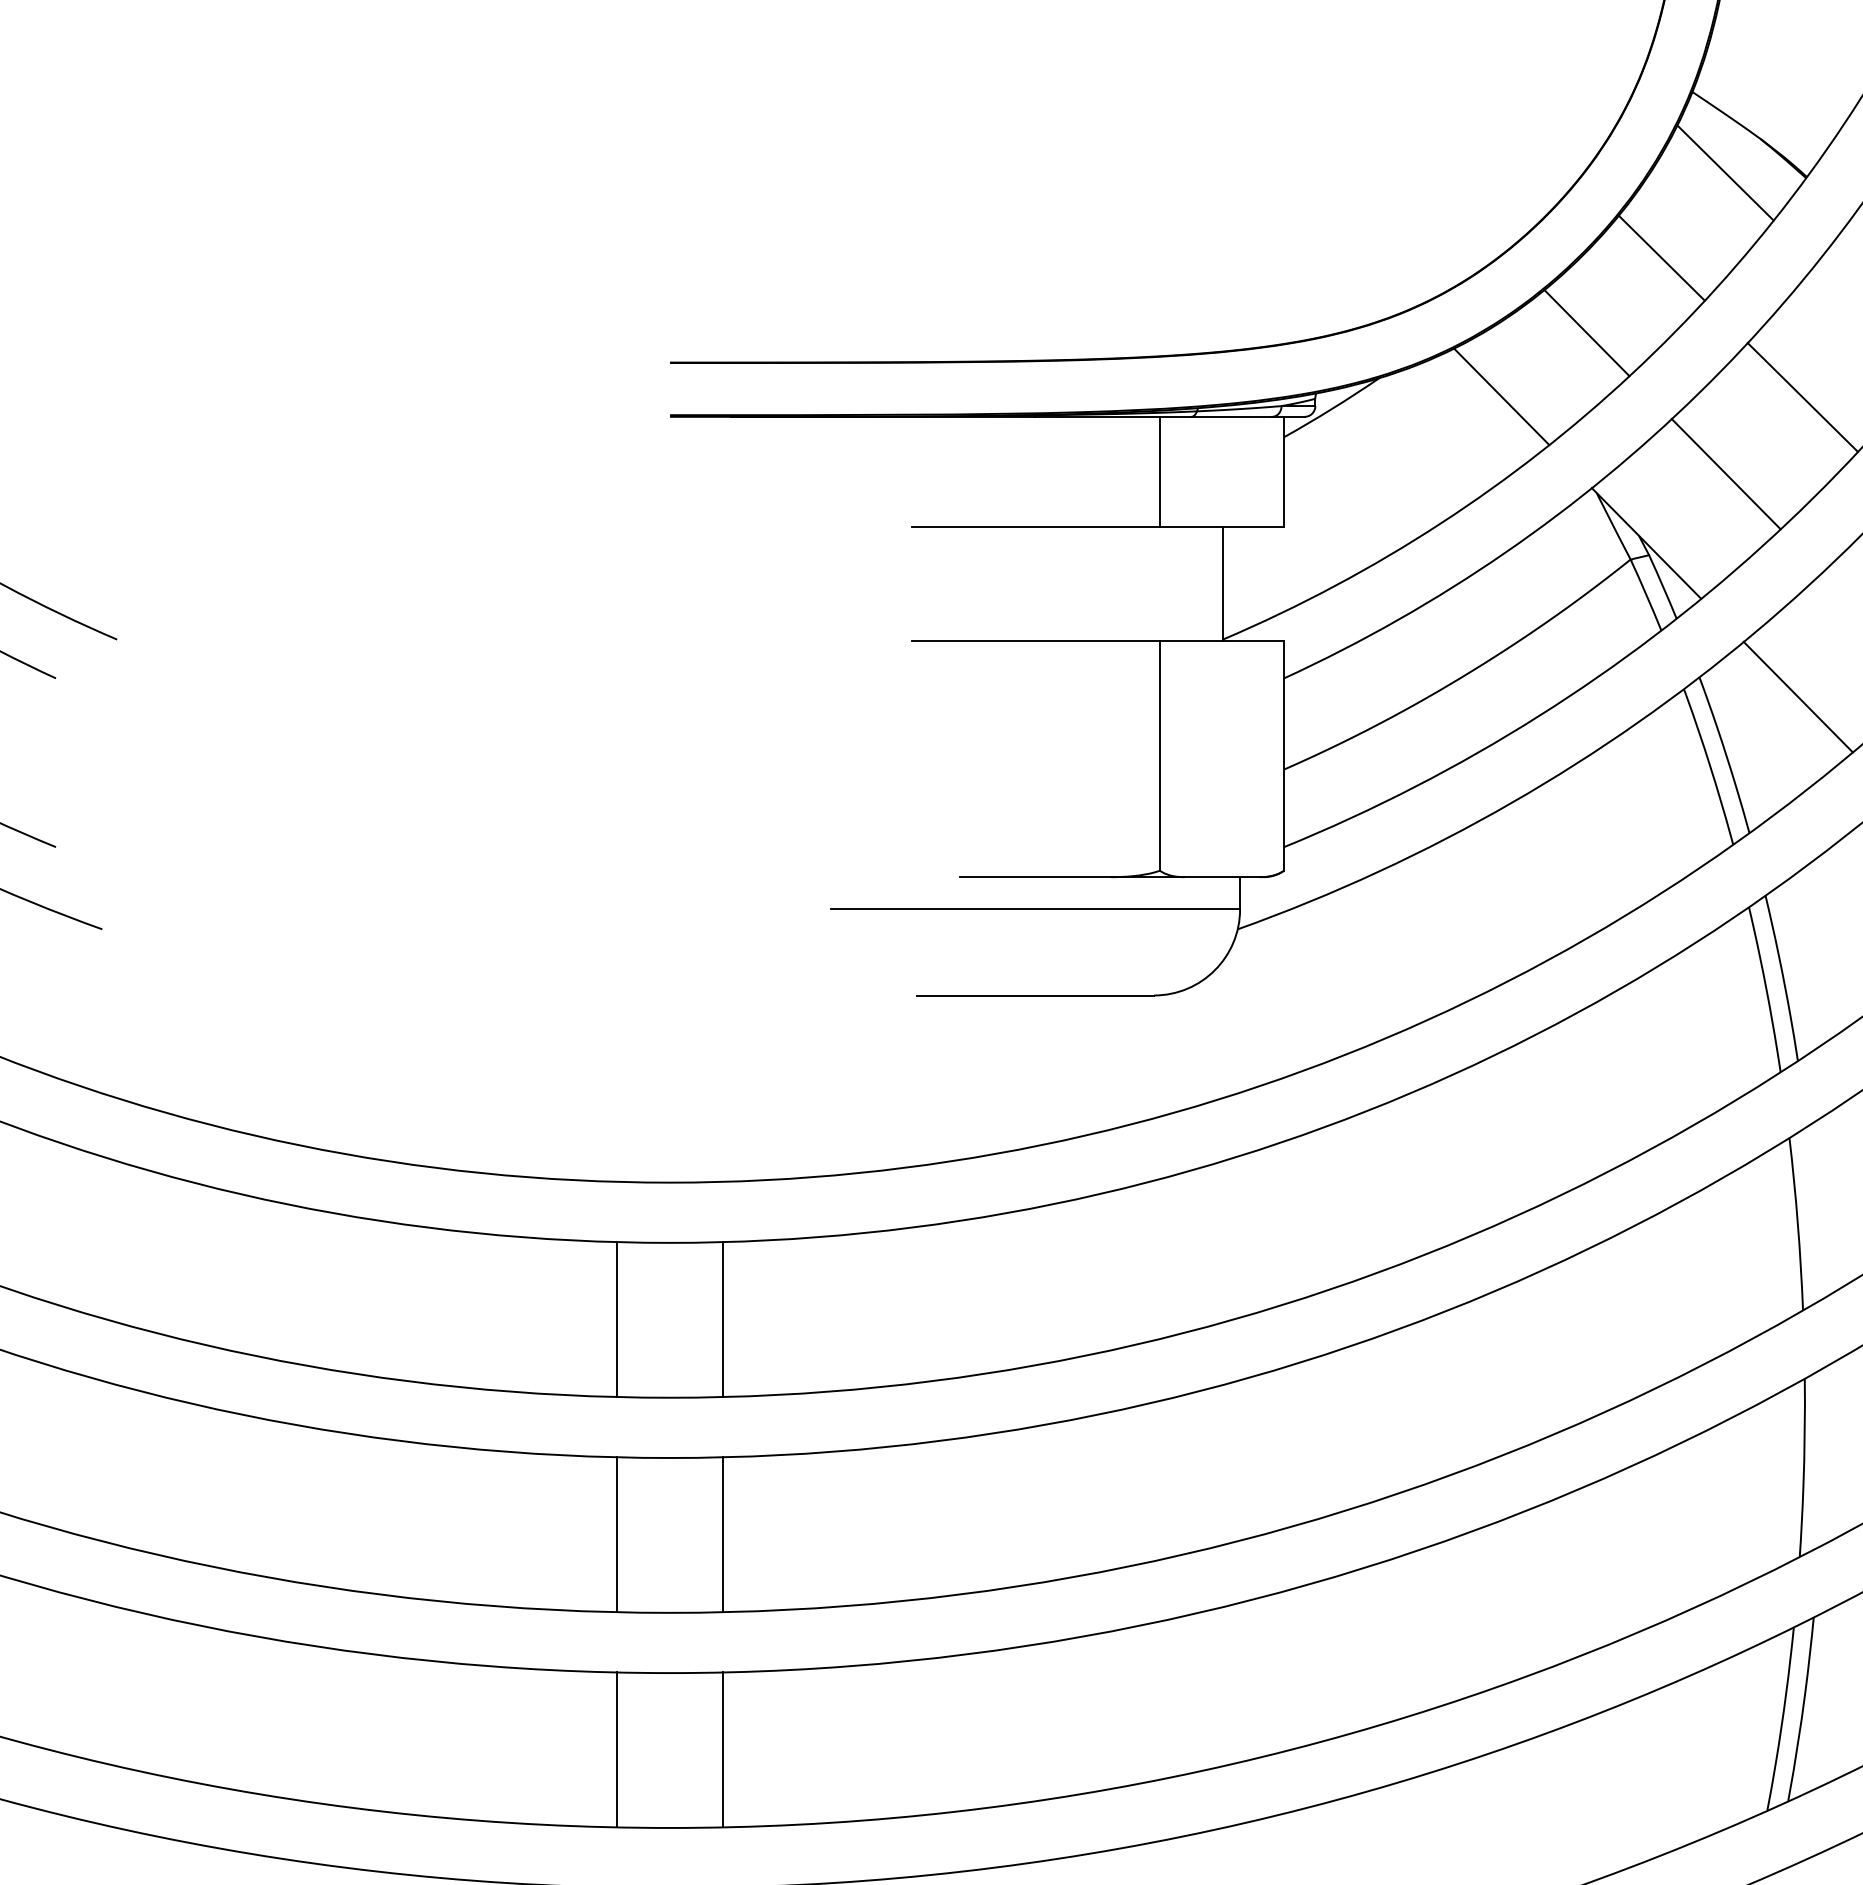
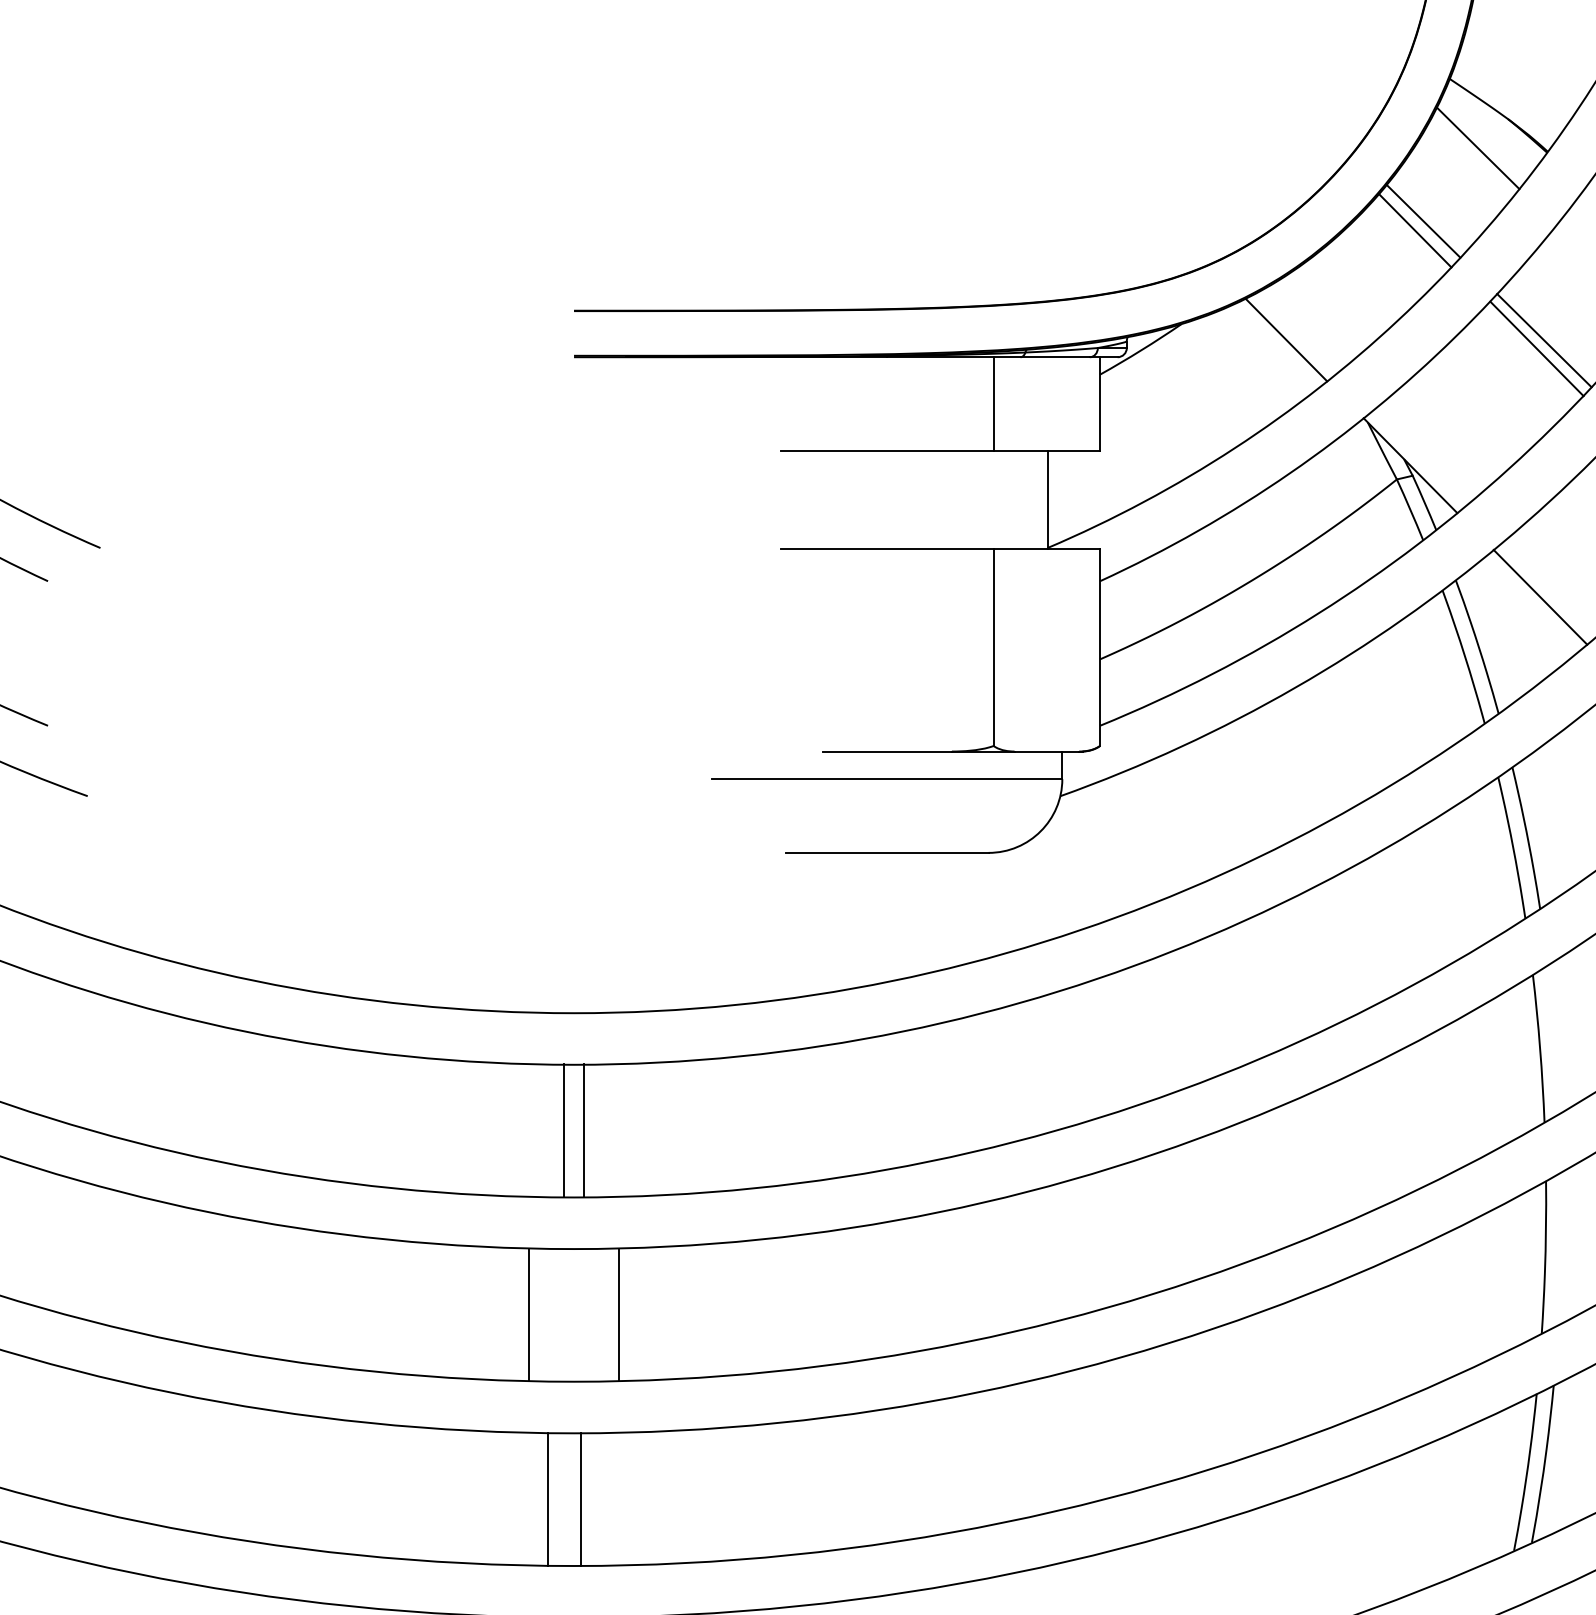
line: (1586, 333) -> (1414, 231), moved
line: (1725, 474) -> (1536, 349), moved
line: (617, 1319) -> (583, 1130), moved
line: (722, 1319) -> (563, 1130), moved
line: (617, 1749) -> (581, 1498), moved
line: (722, 1749) -> (547, 1498), moved

